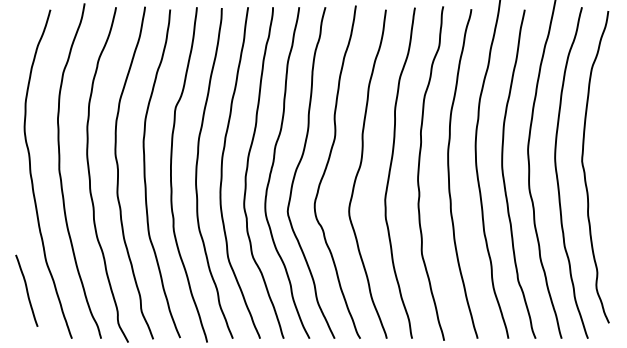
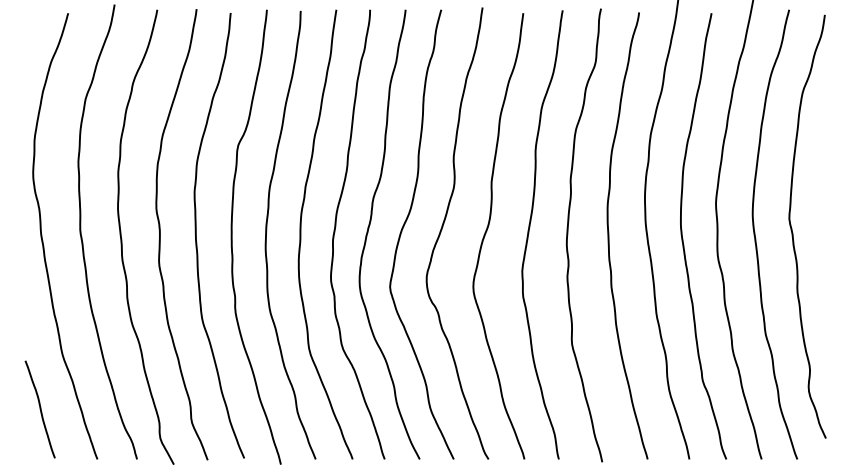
curve: (26, 290) -> (39, 409), moved

